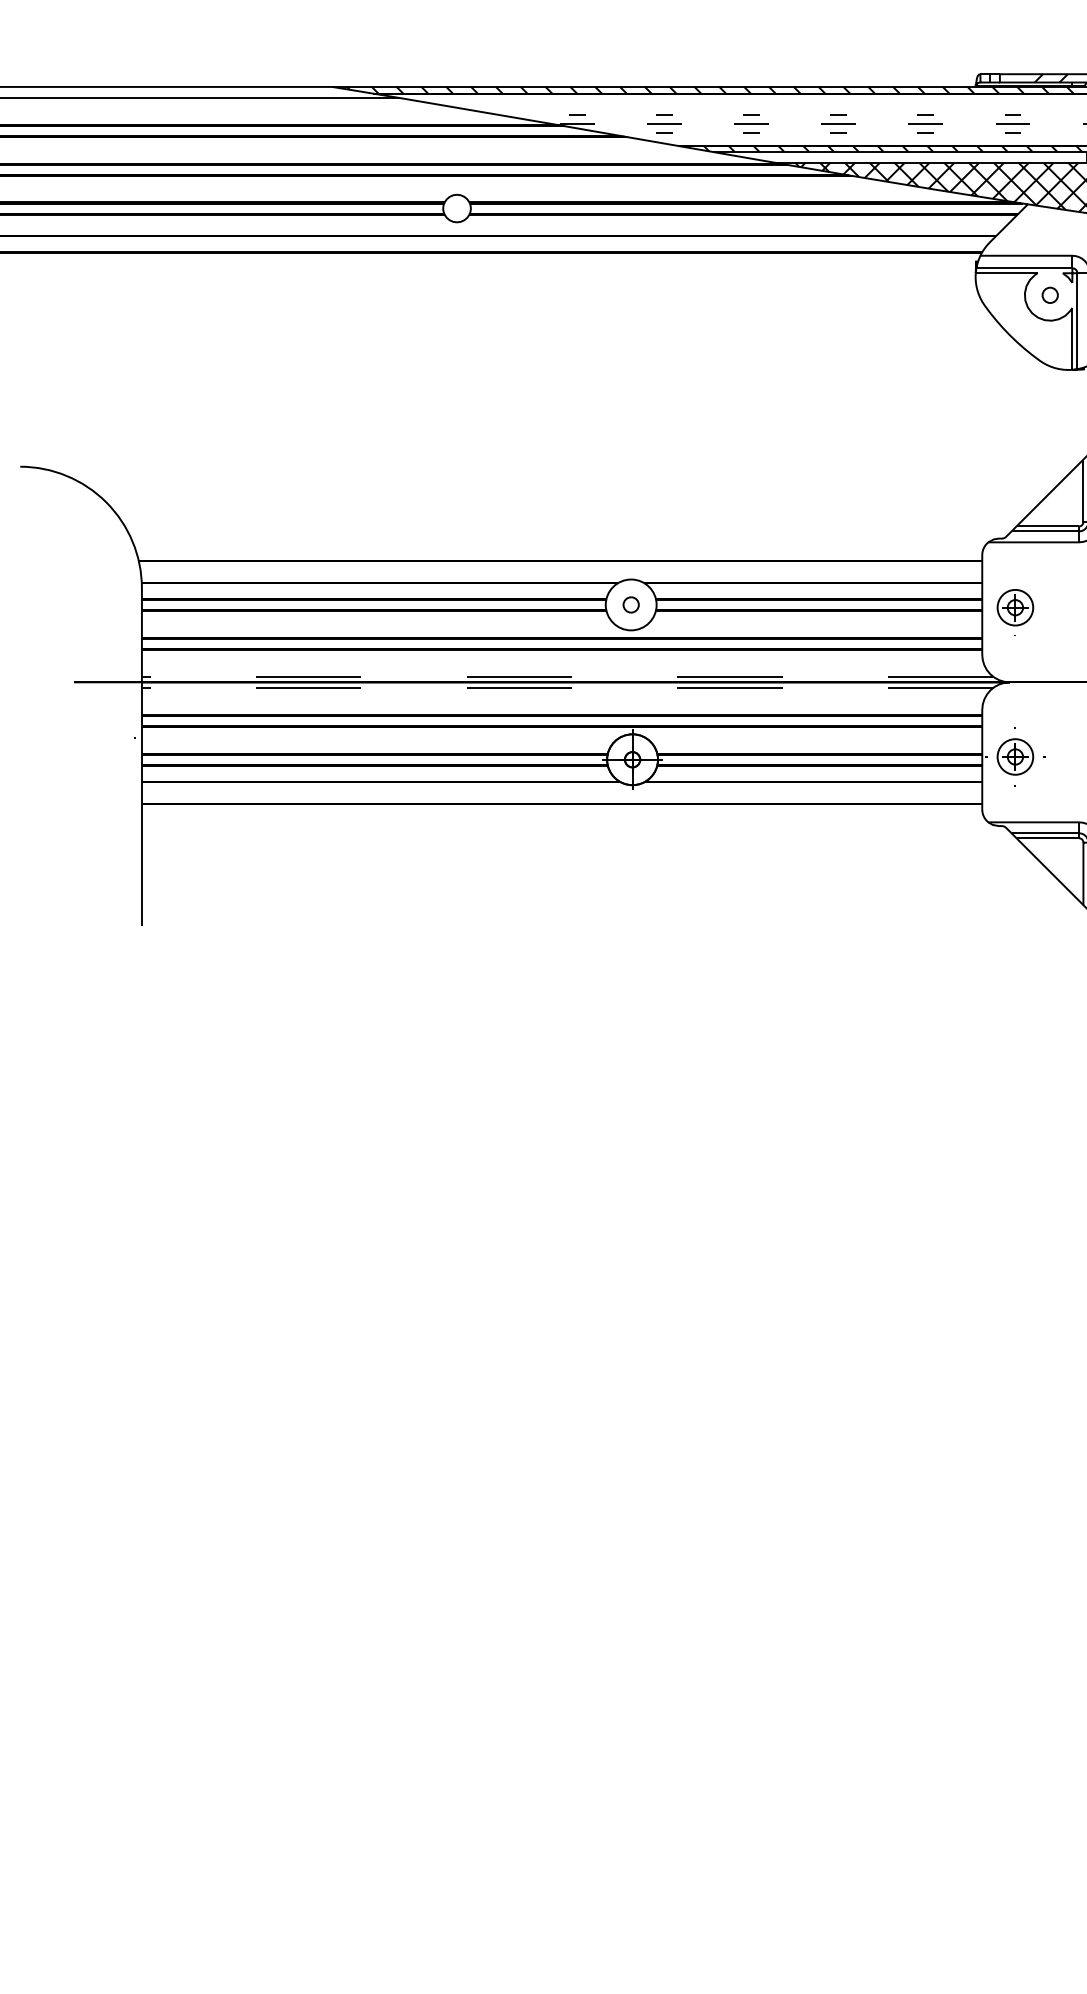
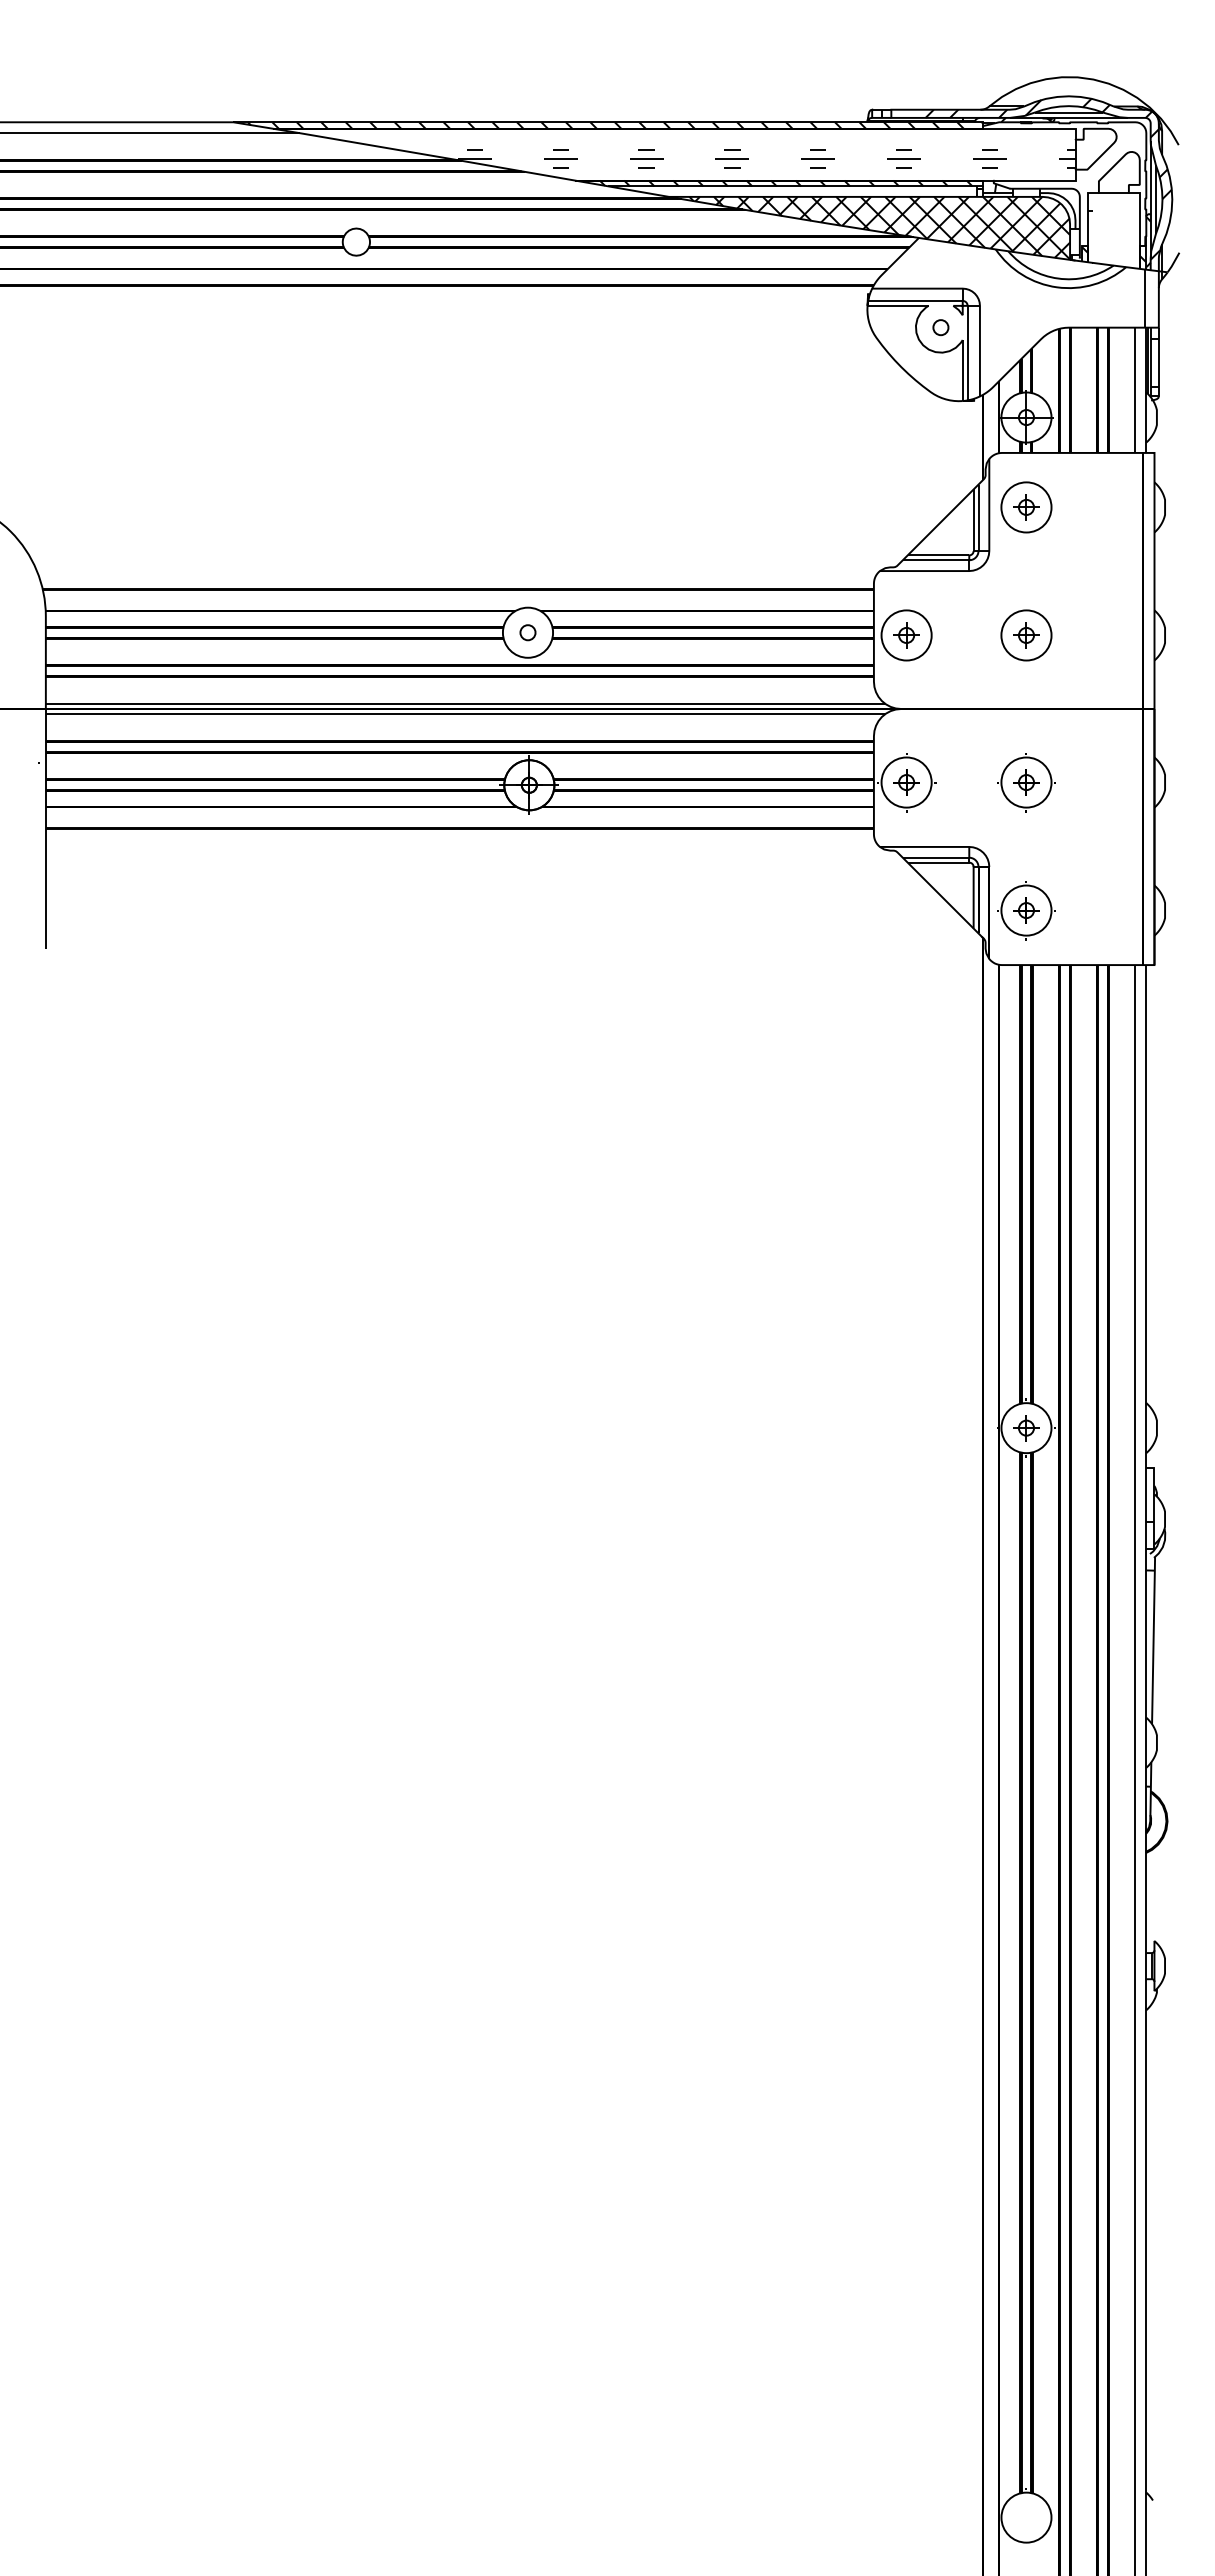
circle: (1015, 607) -> (906, 635), size x1.43
line: (566, 676) -> (464, 703), dashed -> solid
line: (566, 687) -> (464, 714), dashed -> solid
circle: (1015, 756) -> (906, 782), size x1.43

